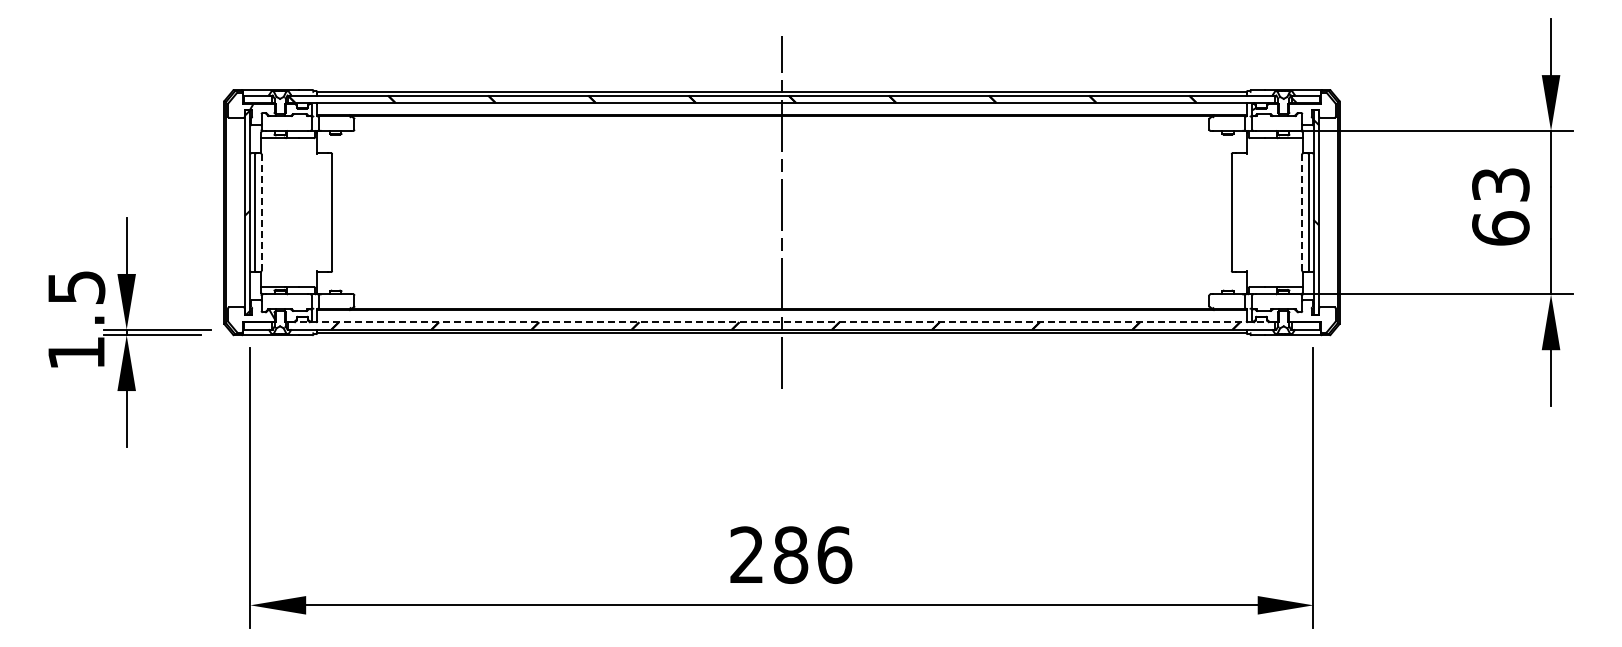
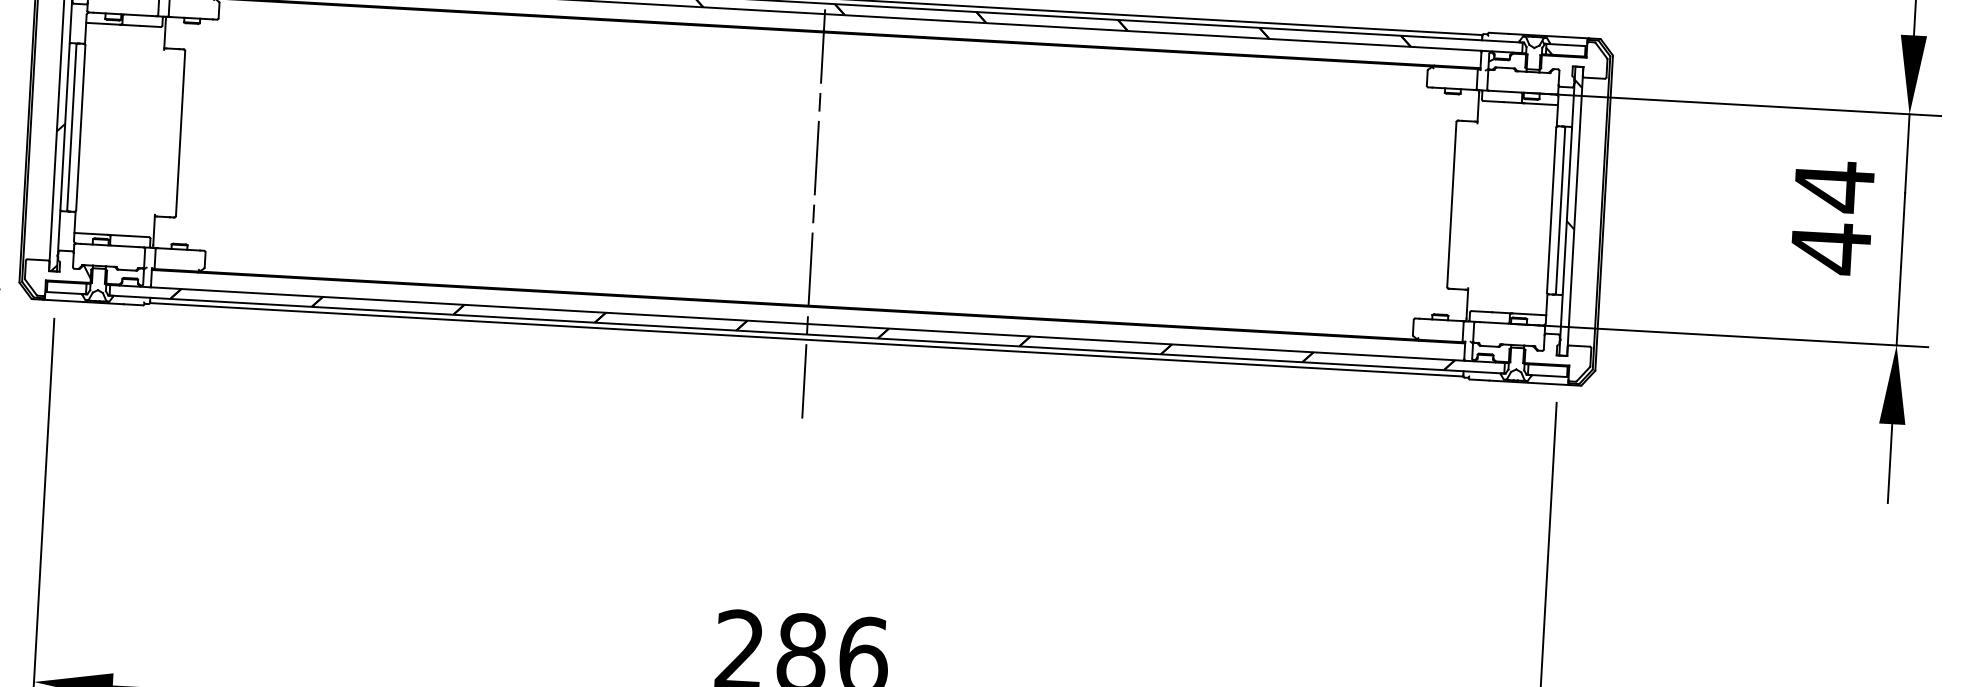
text: (1500, 206) -> (1832, 217), 63 -> 44
line: (261, 212) -> (80, 127), dashed -> solid
line: (1302, 213) -> (1551, 211), dashed -> solid
line: (781, 322) -> (806, 324), dashed -> solid

